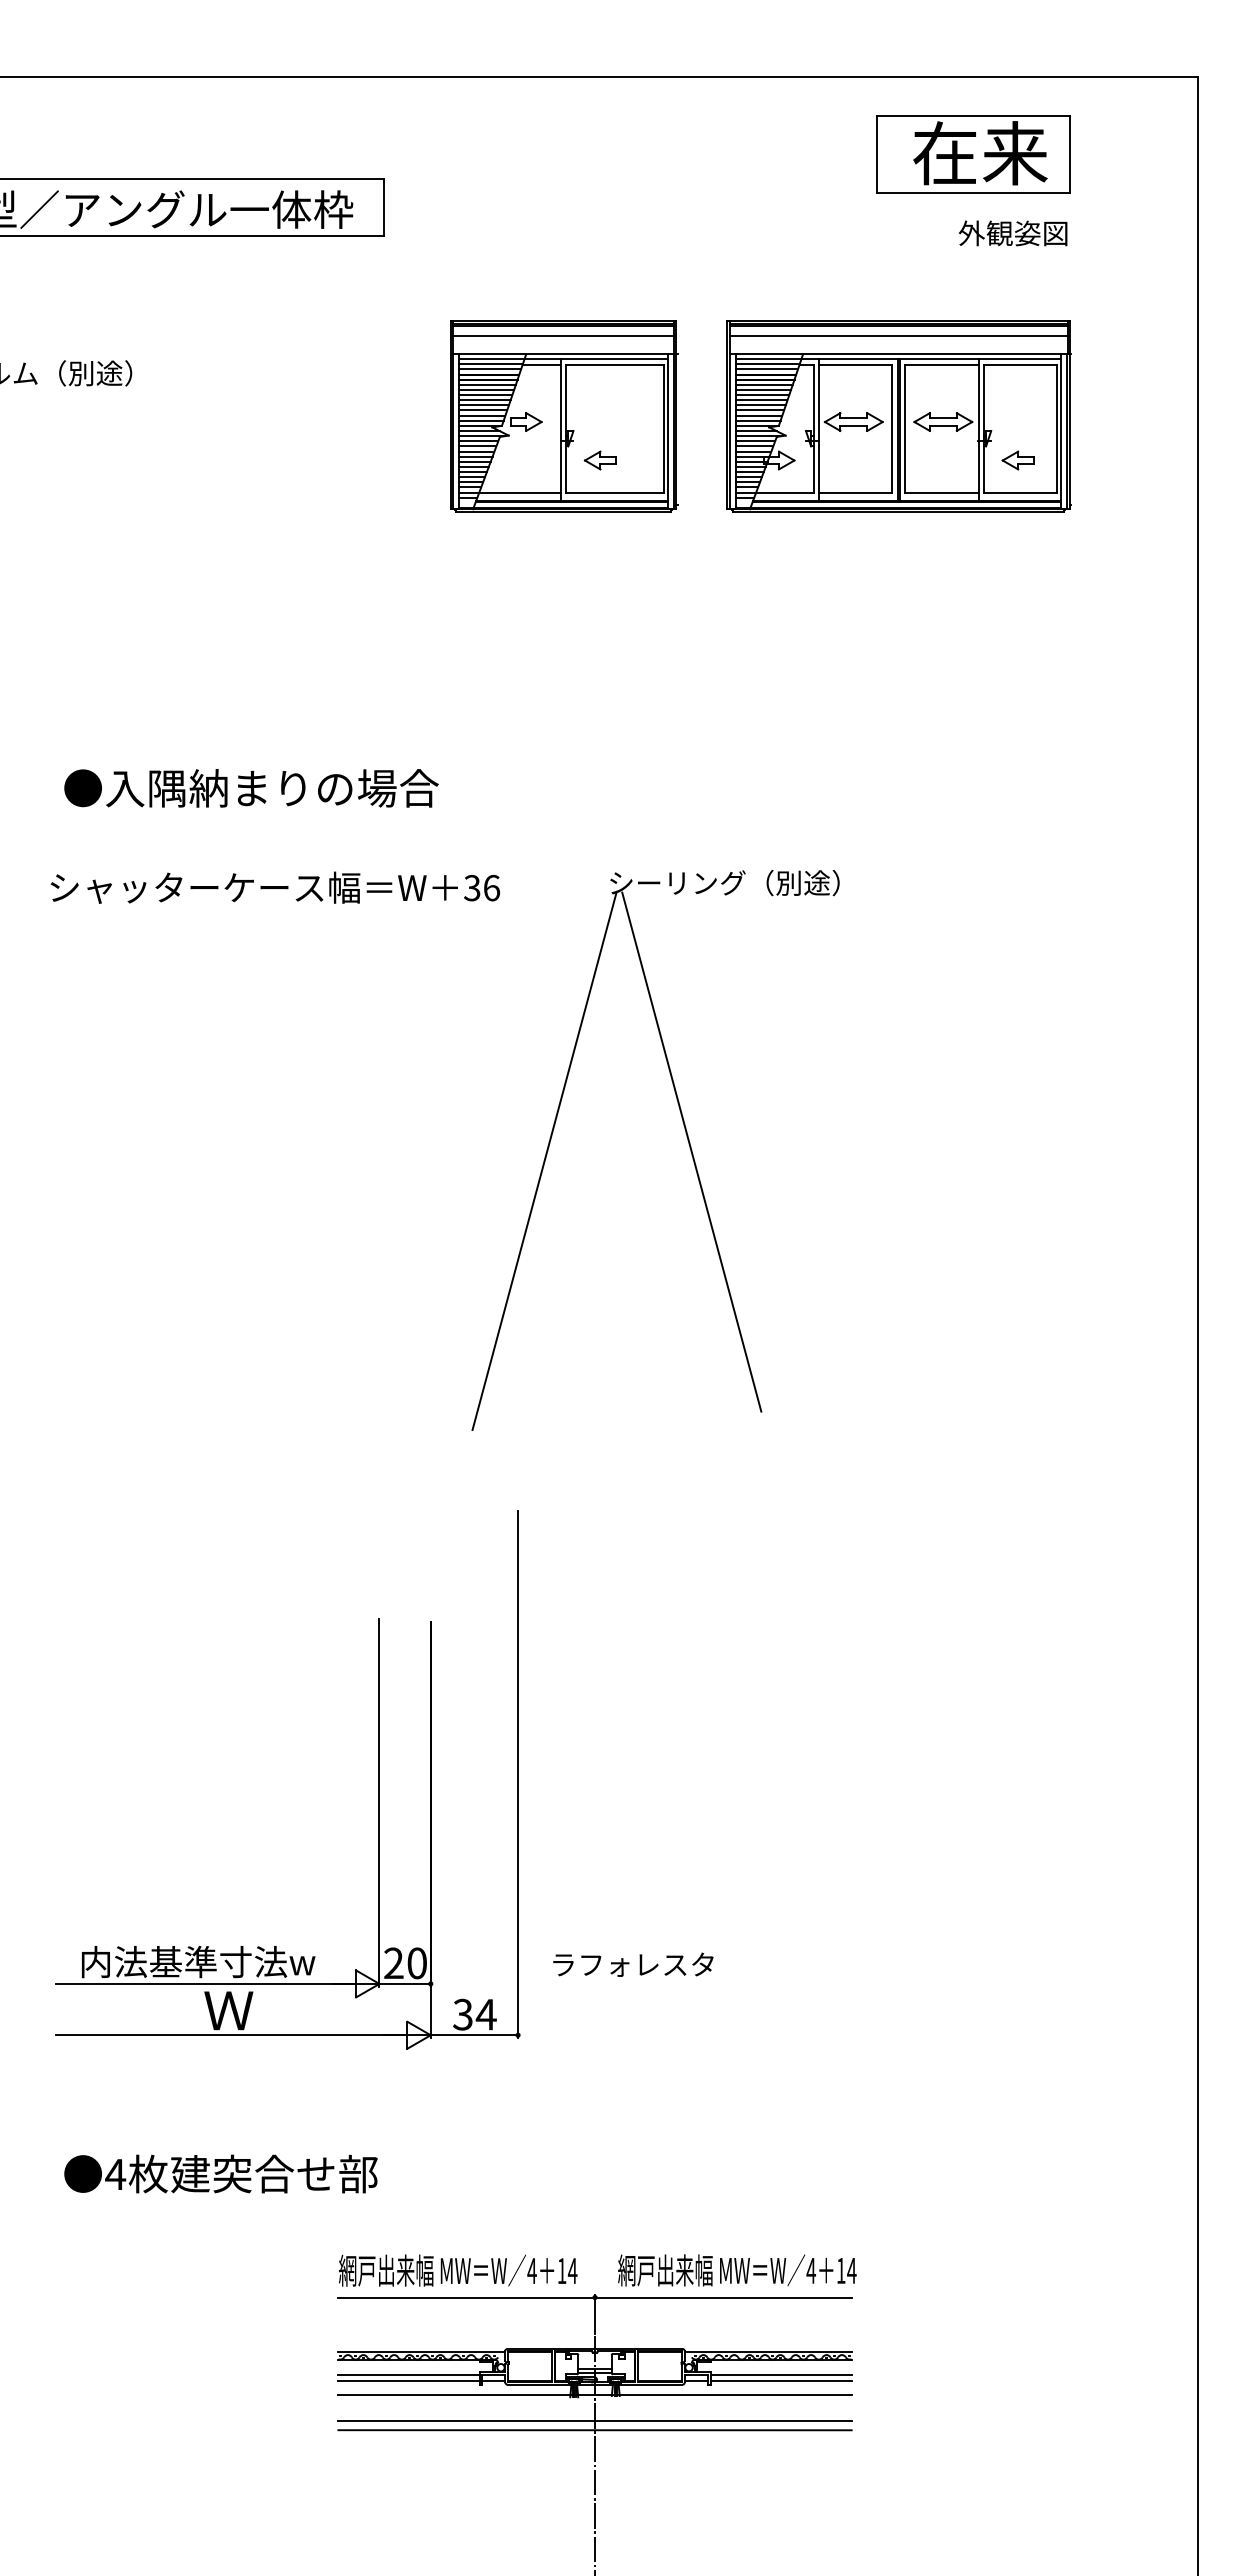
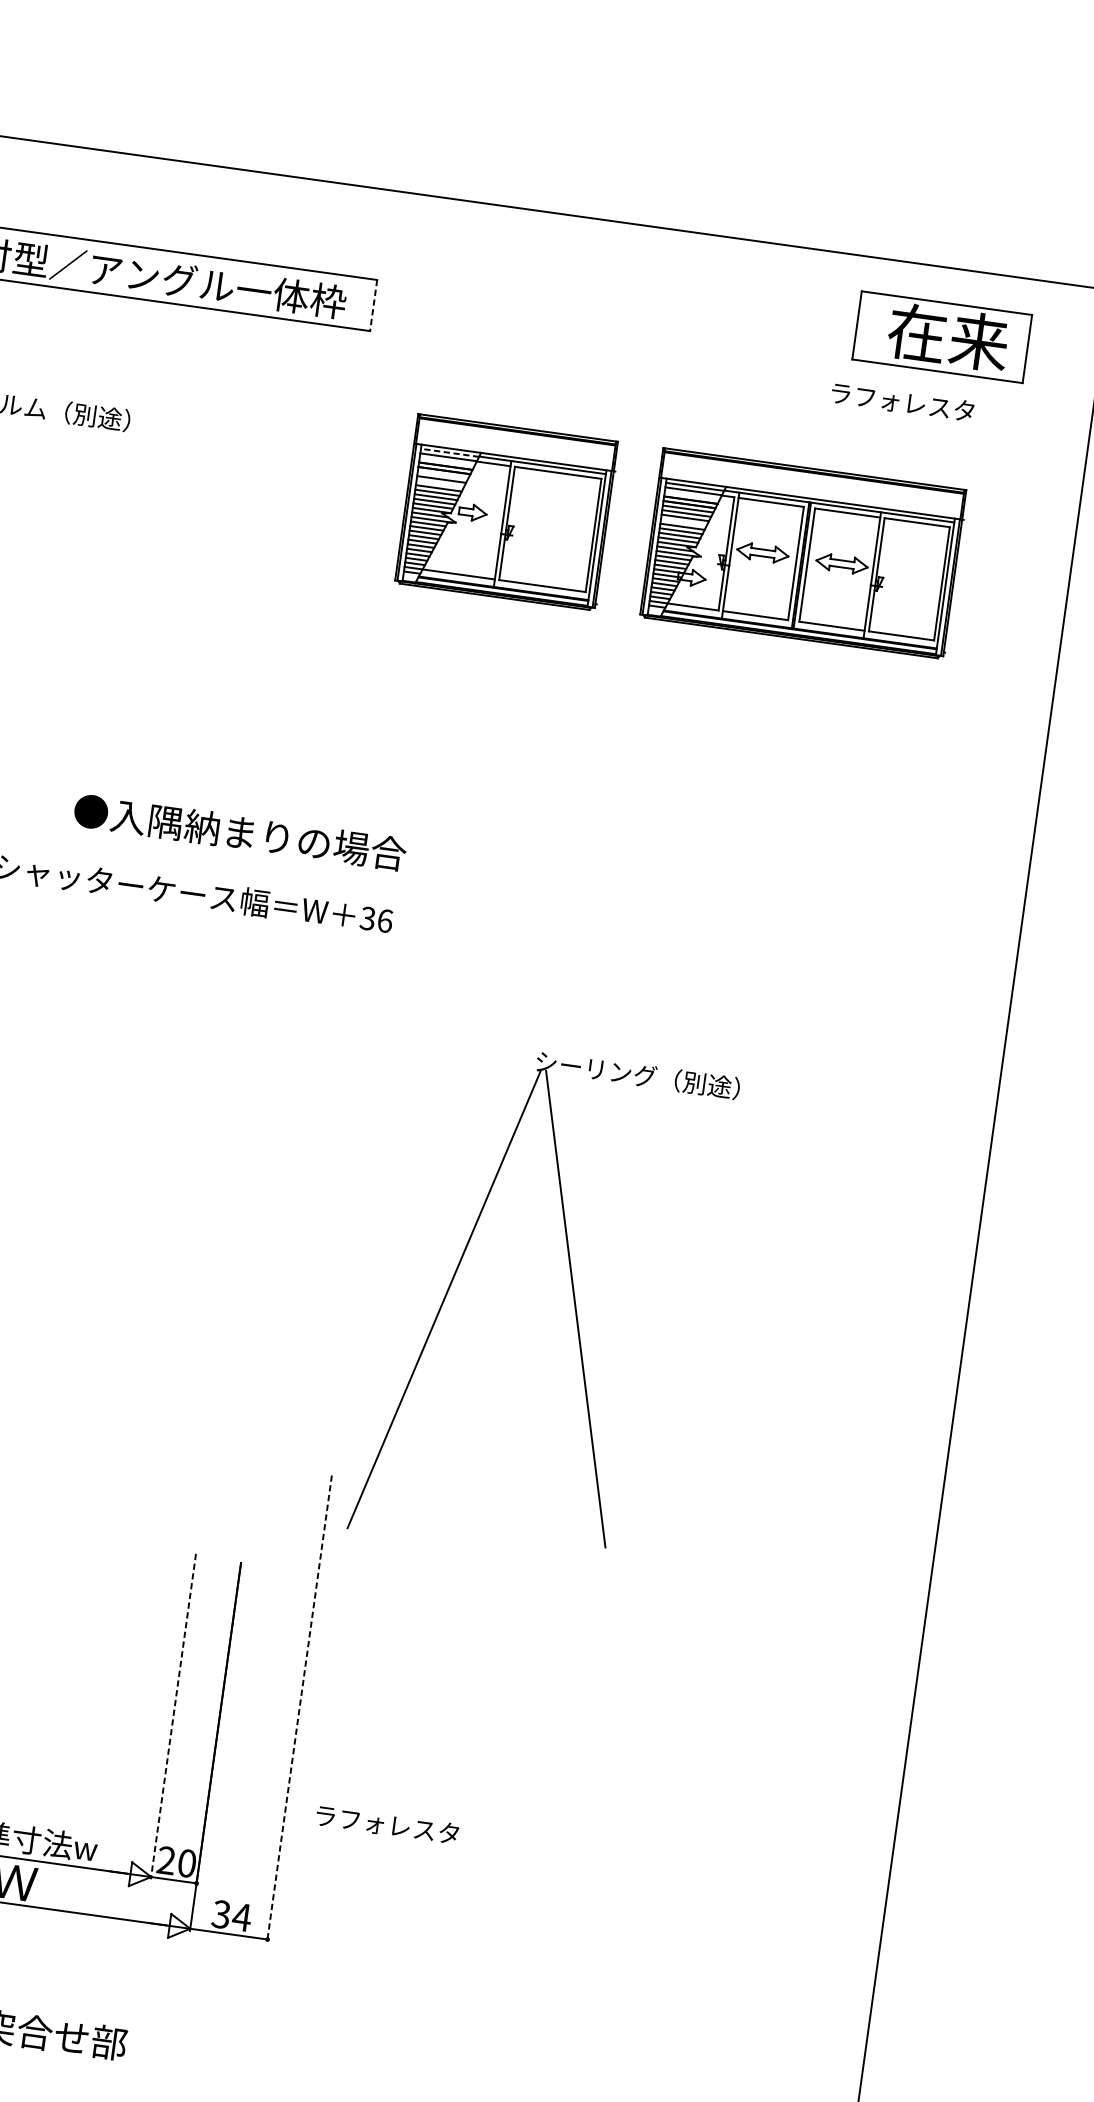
part: (973, 154) -> (942, 337), moved
line: (384, 207) -> (373, 305), solid -> dashed
text: (986, 233) -> (903, 402), 外観姿図 -> ラフォレスタ
line: (563, 336) -> (516, 441), removed
line: (898, 336) -> (812, 482), removed
line: (491, 359) -> (449, 453), solid -> dashed
line: (489, 369) -> (446, 461), removed
line: (766, 369) -> (691, 495), removed
line: (486, 384) -> (442, 474), removed
line: (485, 395) -> (440, 484), removed
line: (761, 400) -> (683, 522), removed
part: (599, 460) -> (533, 555), removed
part: (1017, 460) -> (902, 607), removed
text: (251, 788) -> (240, 832), moved
part: (687, 1140) -> (573, 1298), moved
line: (518, 1774) -> (299, 1708), solid -> dashed
line: (379, 1802) -> (173, 1716), solid -> dashed
text: (633, 1964) -> (387, 1824), moved

